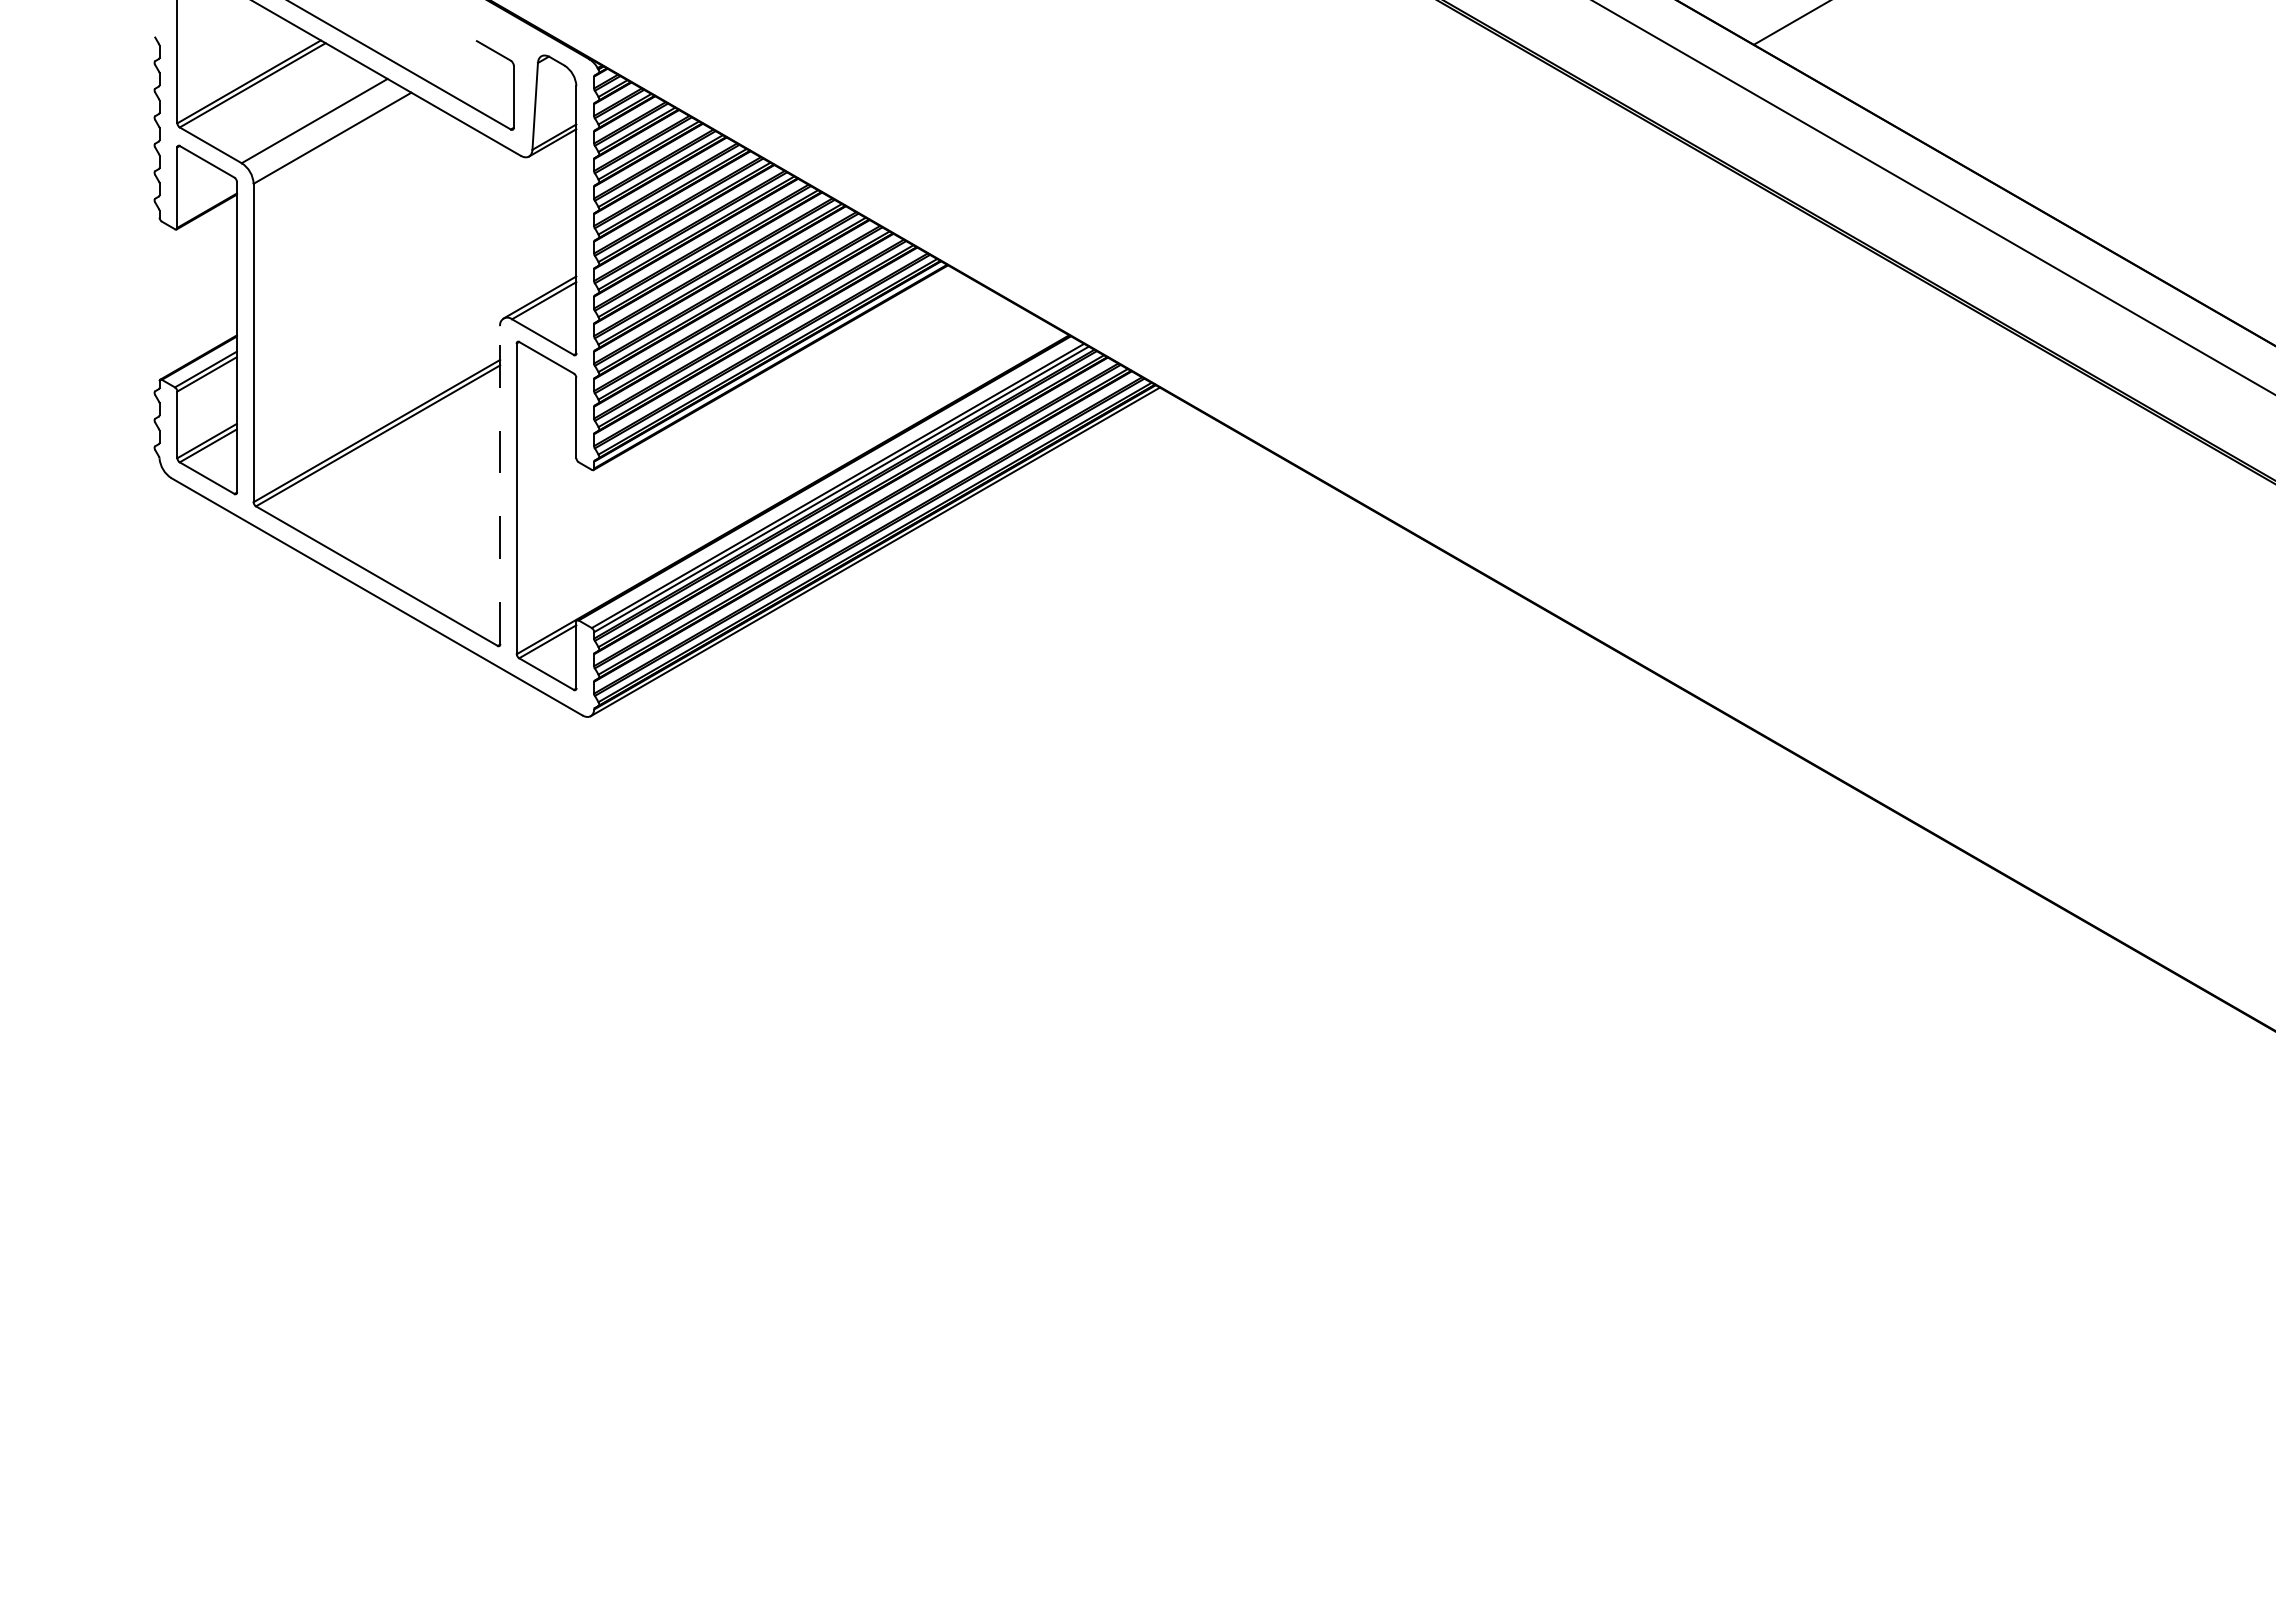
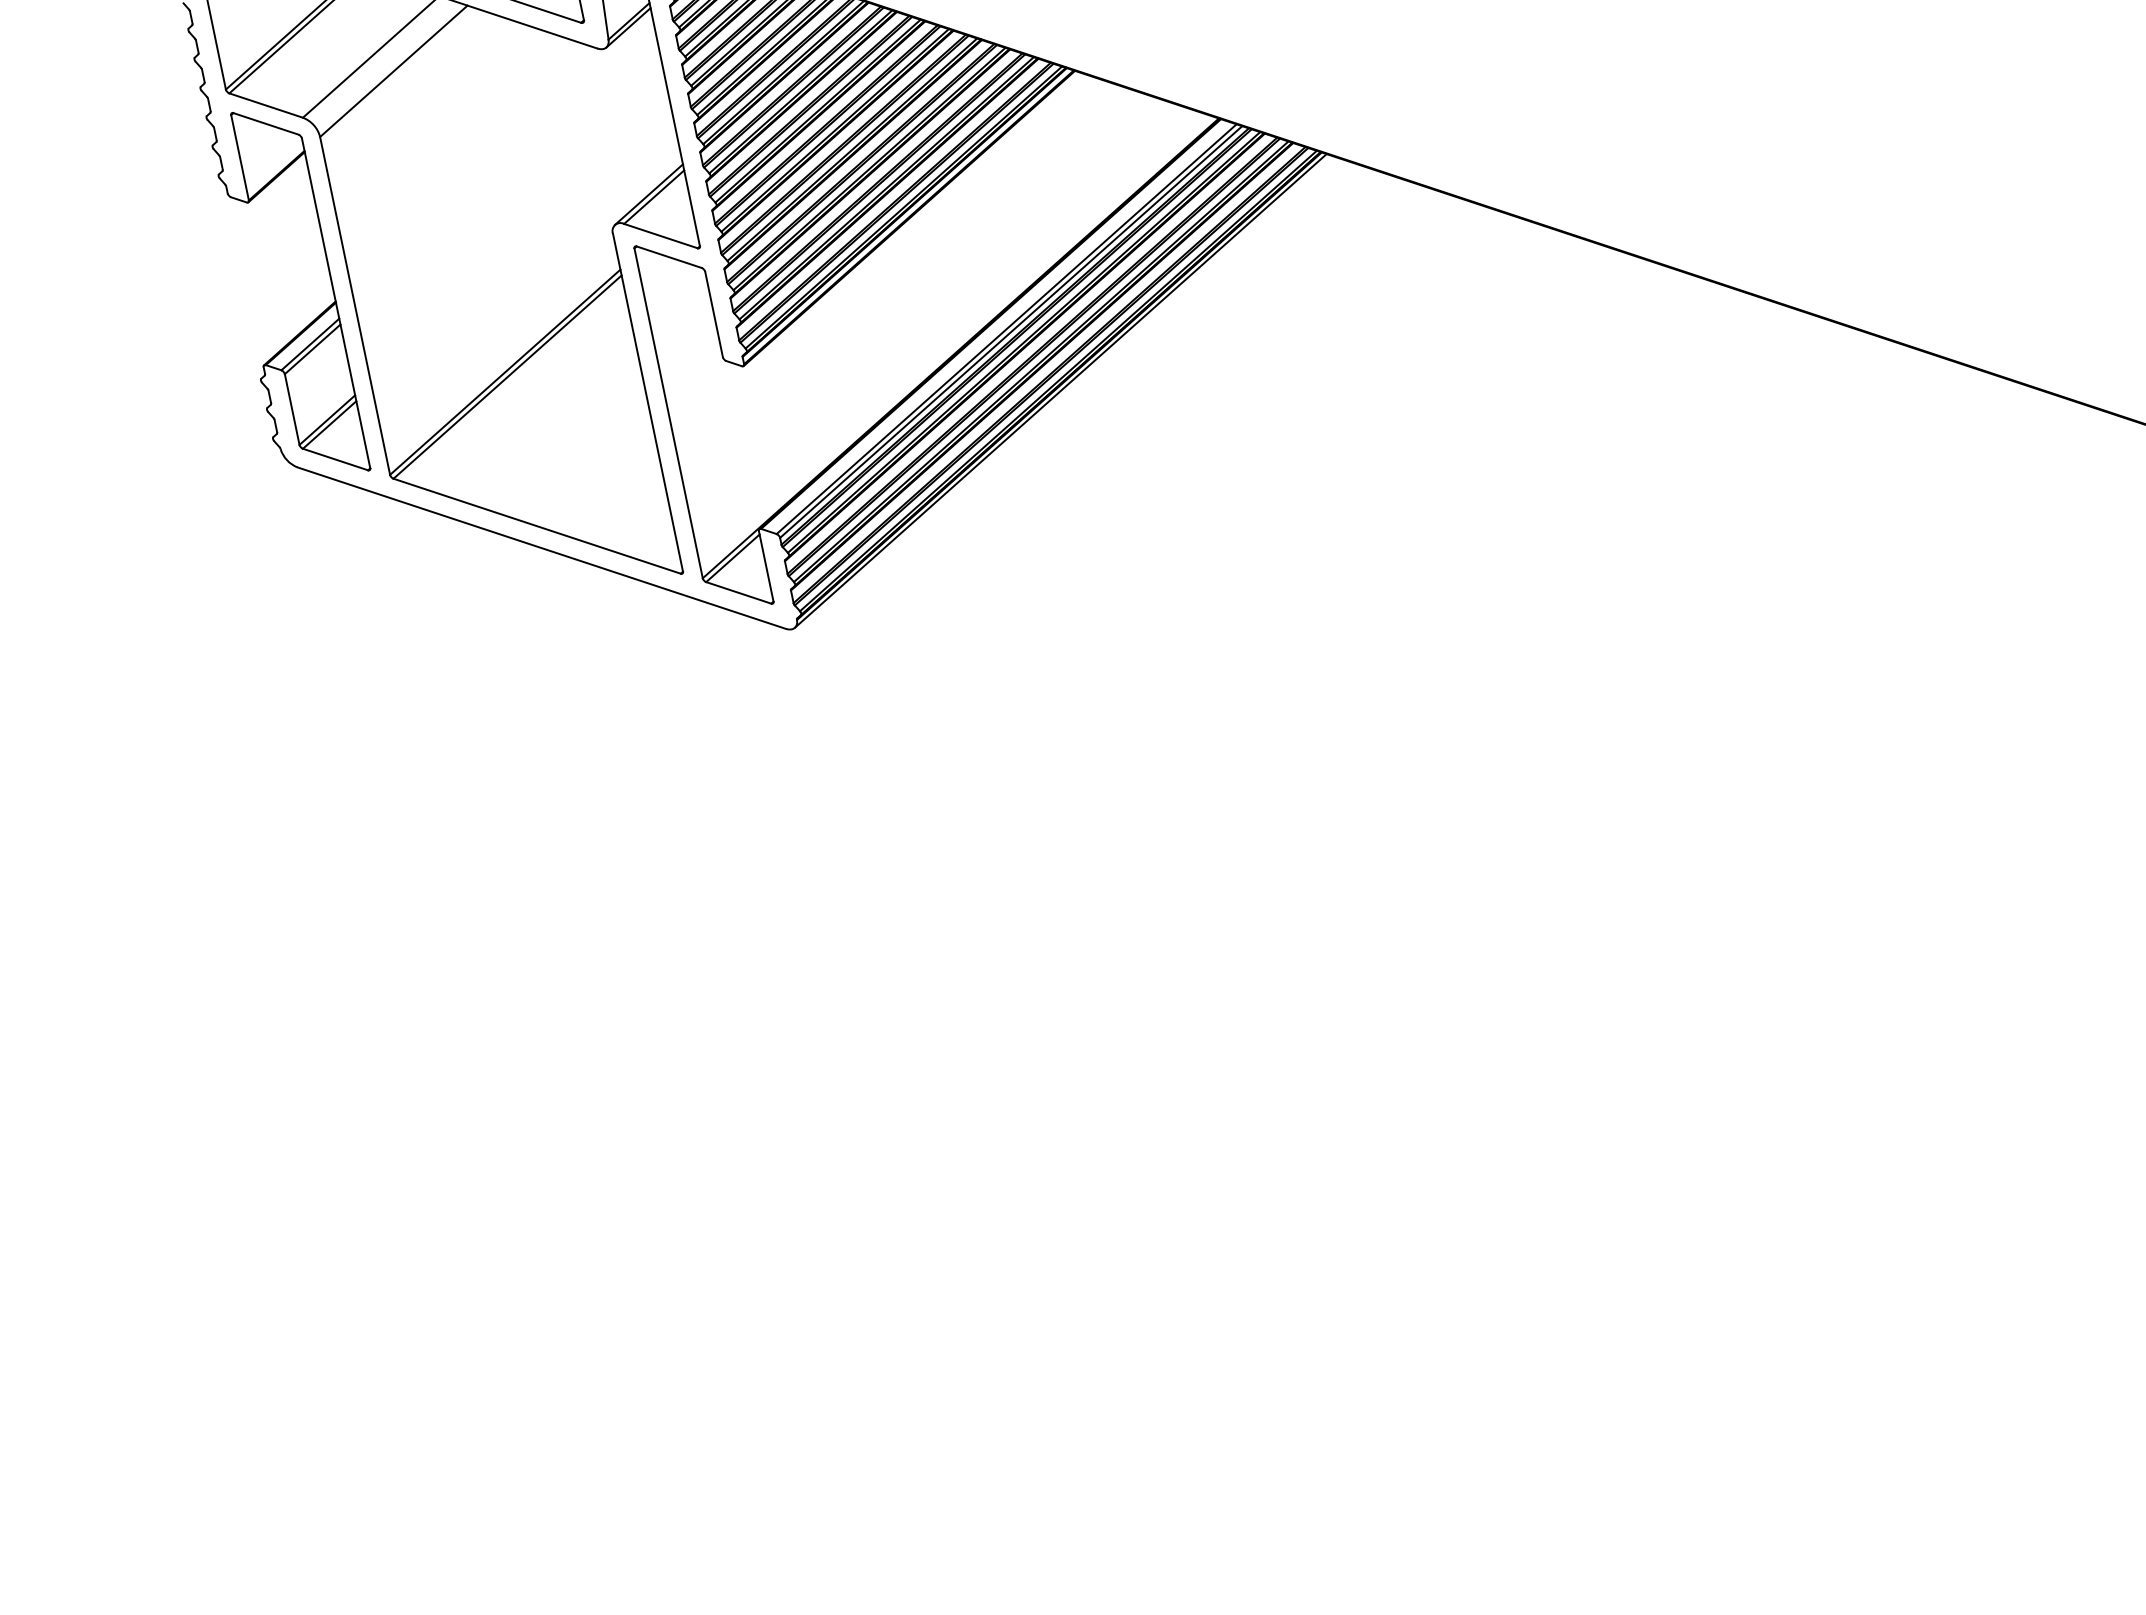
line: (500, 484) -> (648, 401), dashed -> solid

